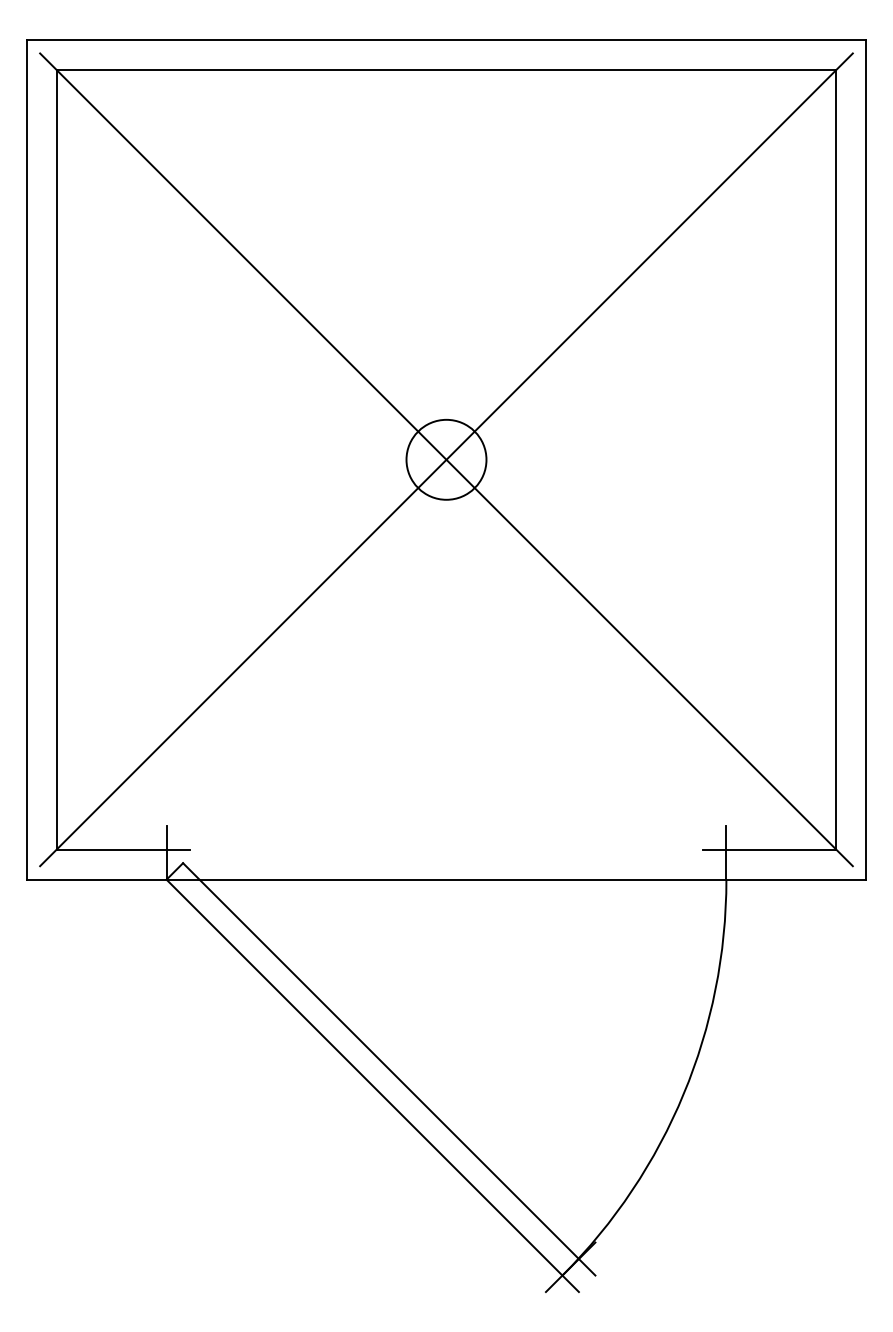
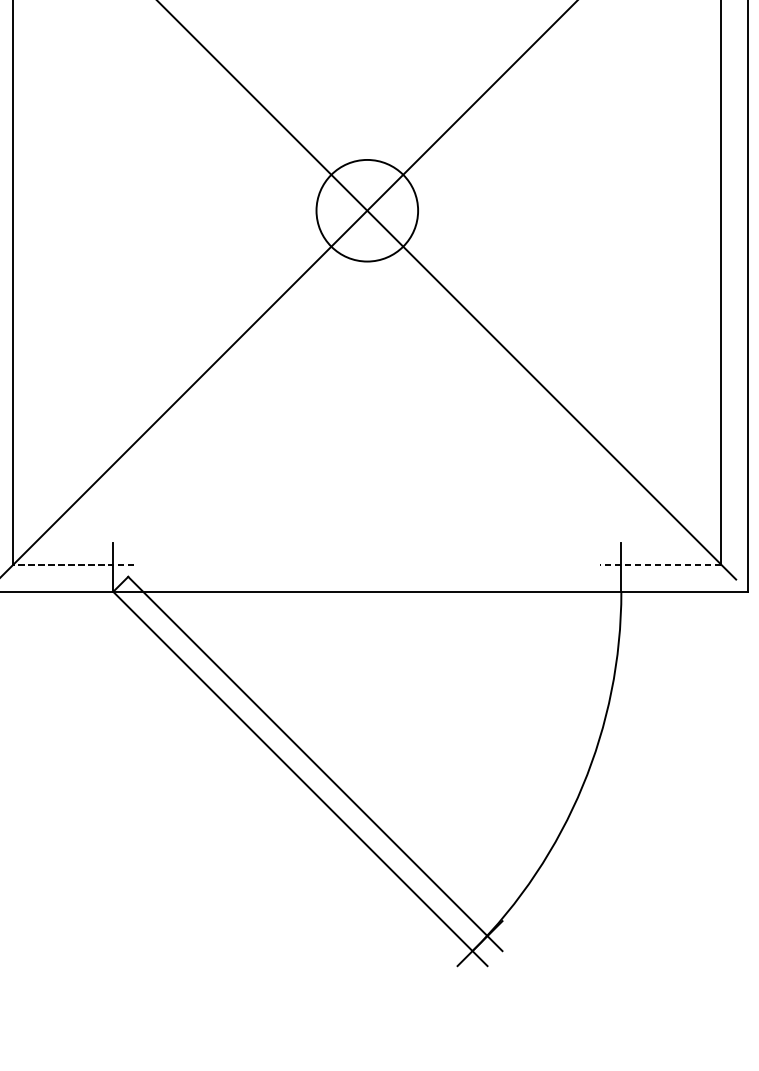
circle: (446, 459) -> (367, 210), size x1.4
line: (123, 849) -> (74, 564), solid -> dashed
line: (769, 849) -> (660, 564), solid -> dashed

